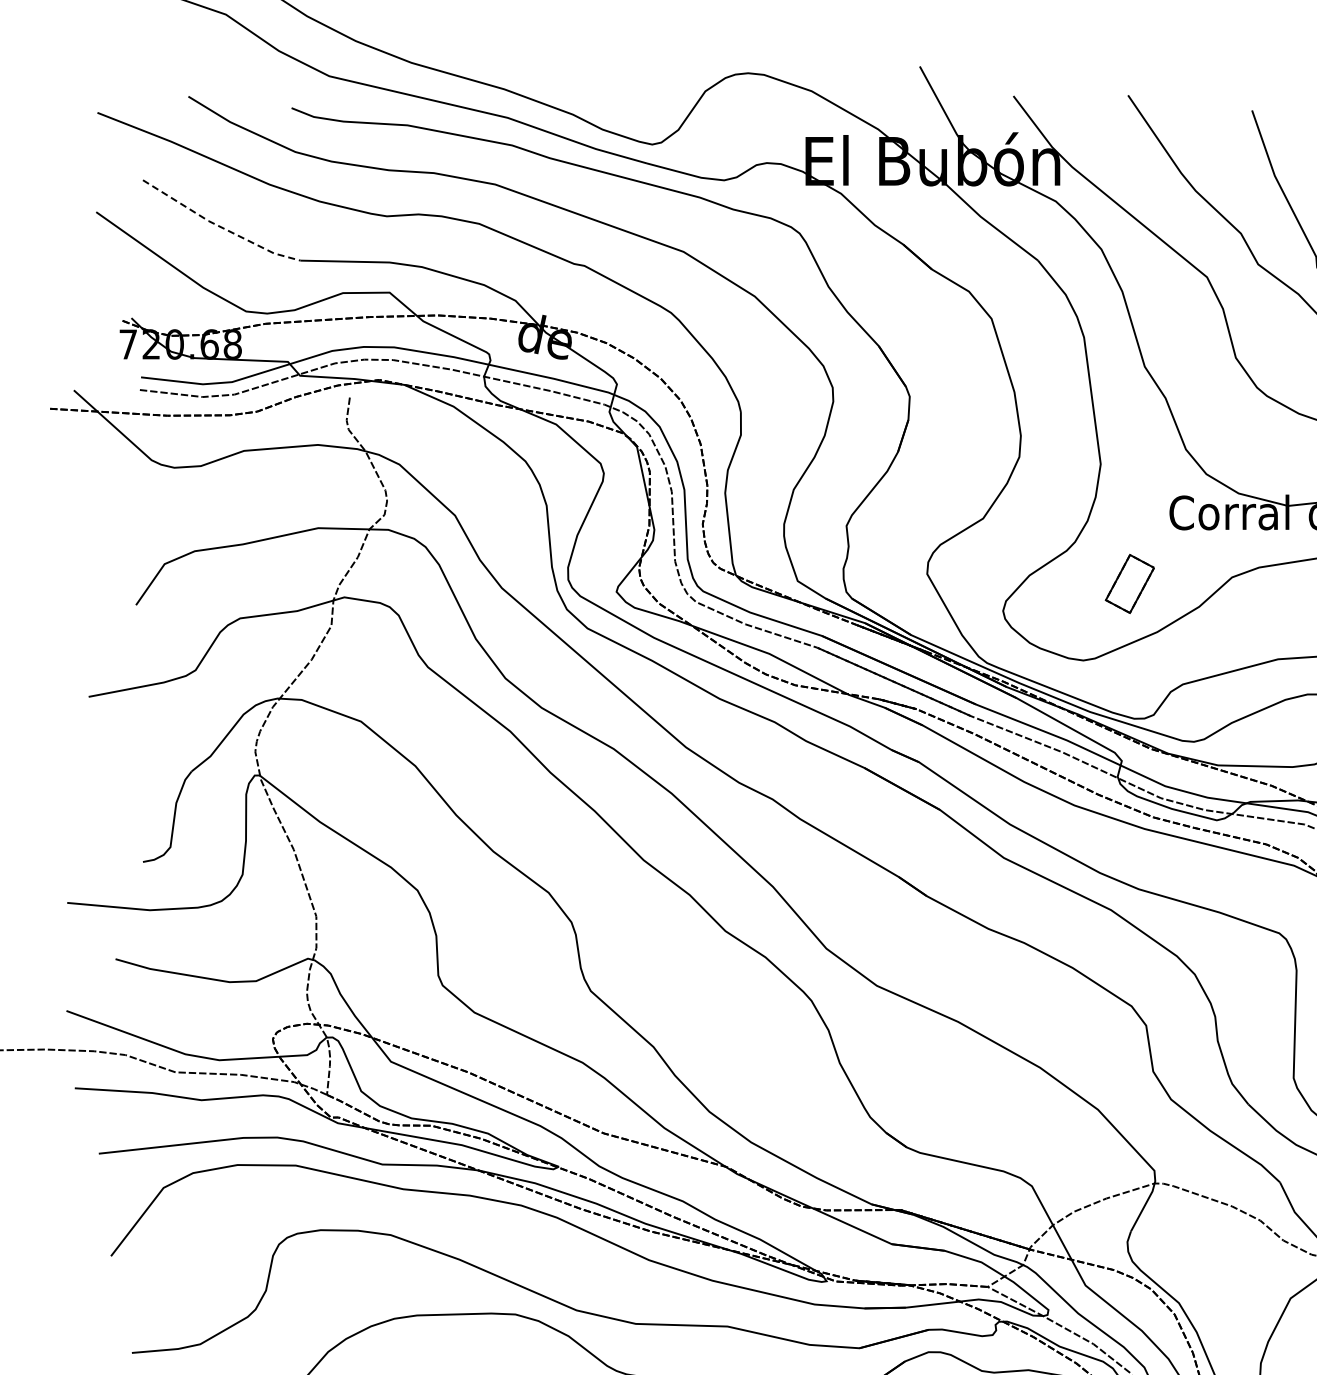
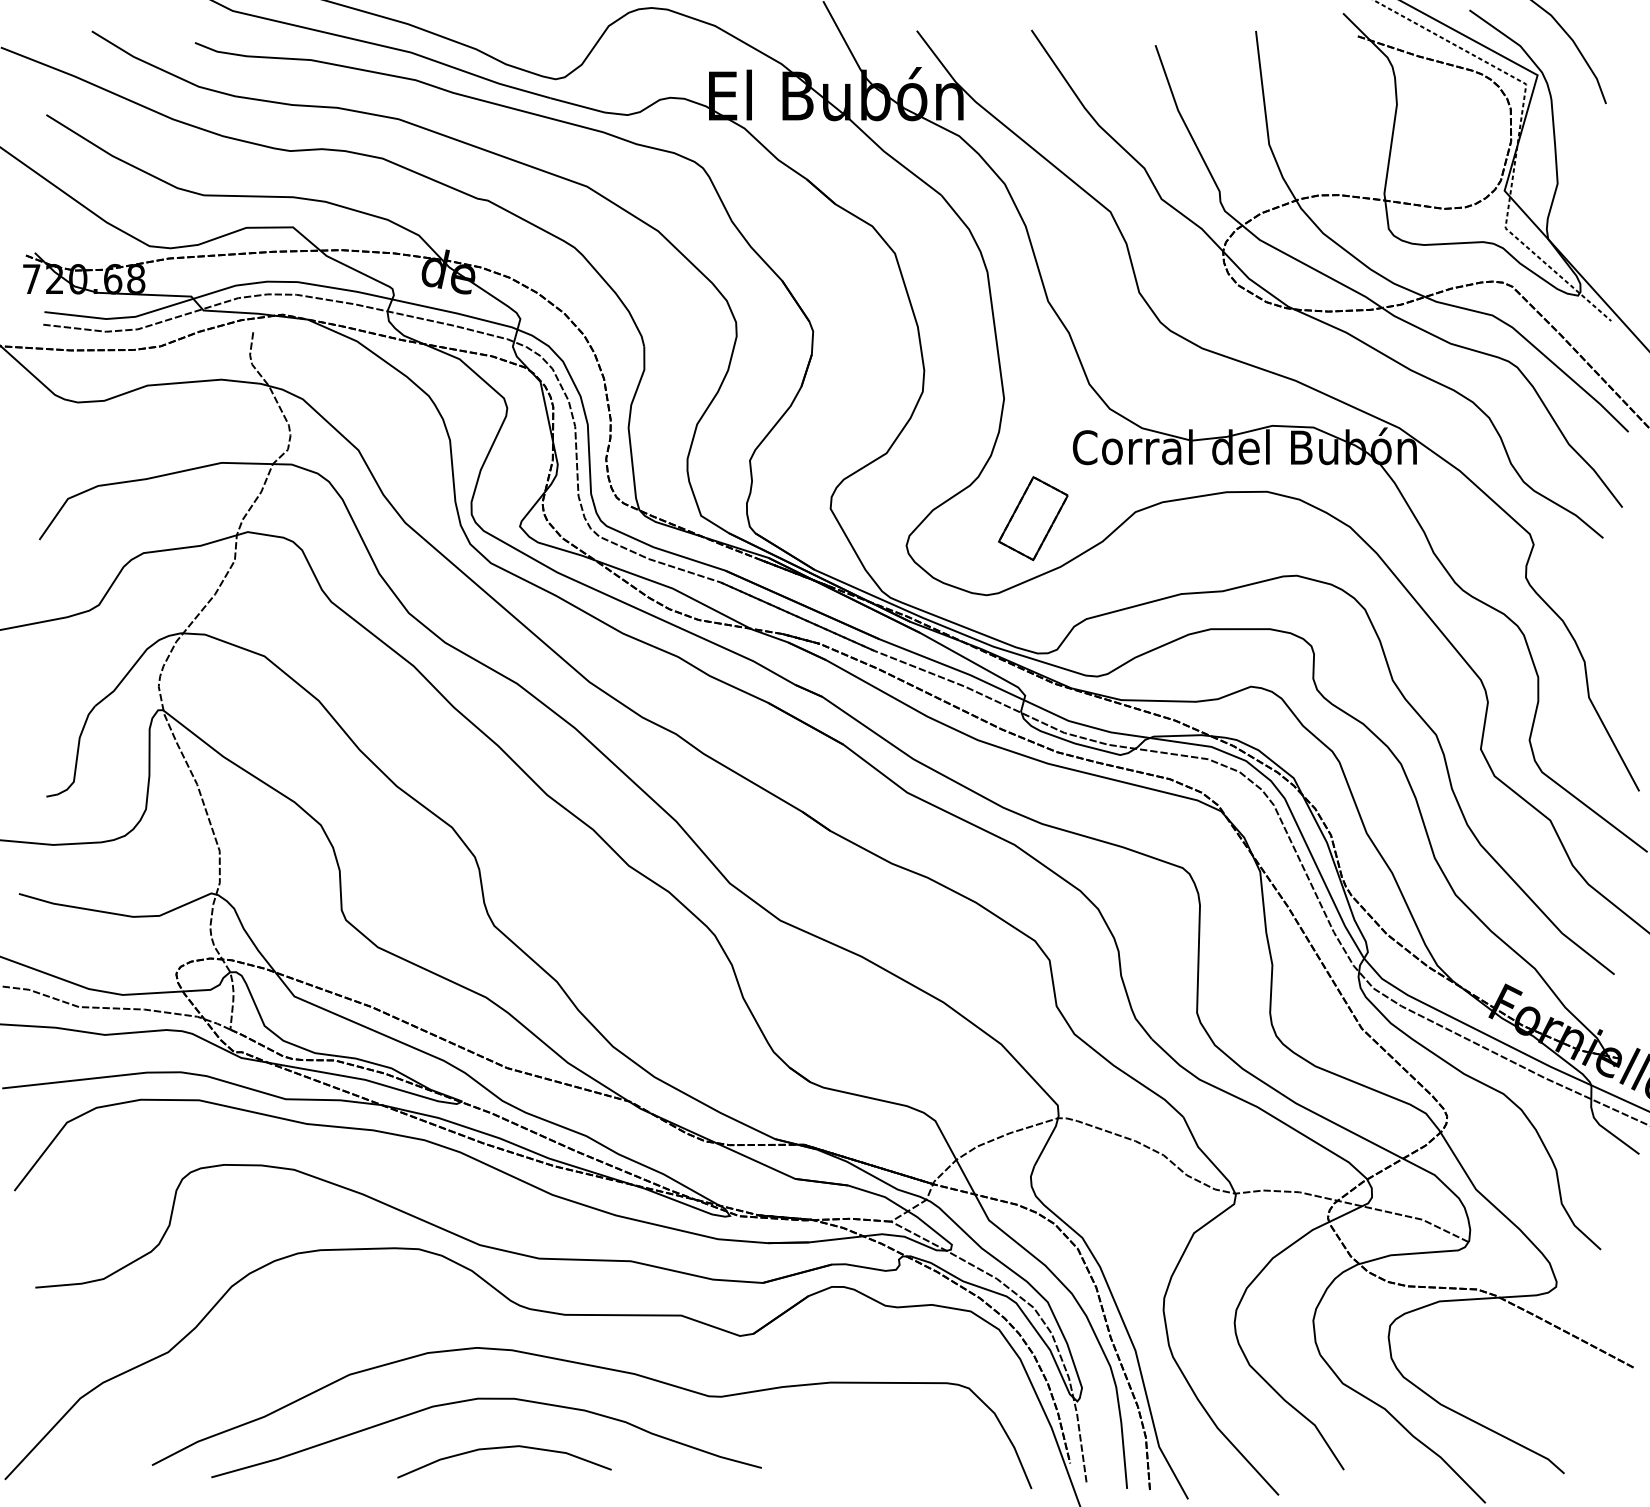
line: (220, 226) -> (123, 161), dashed -> solid
part: (1130, 583) -> (1033, 518), size x1.43

